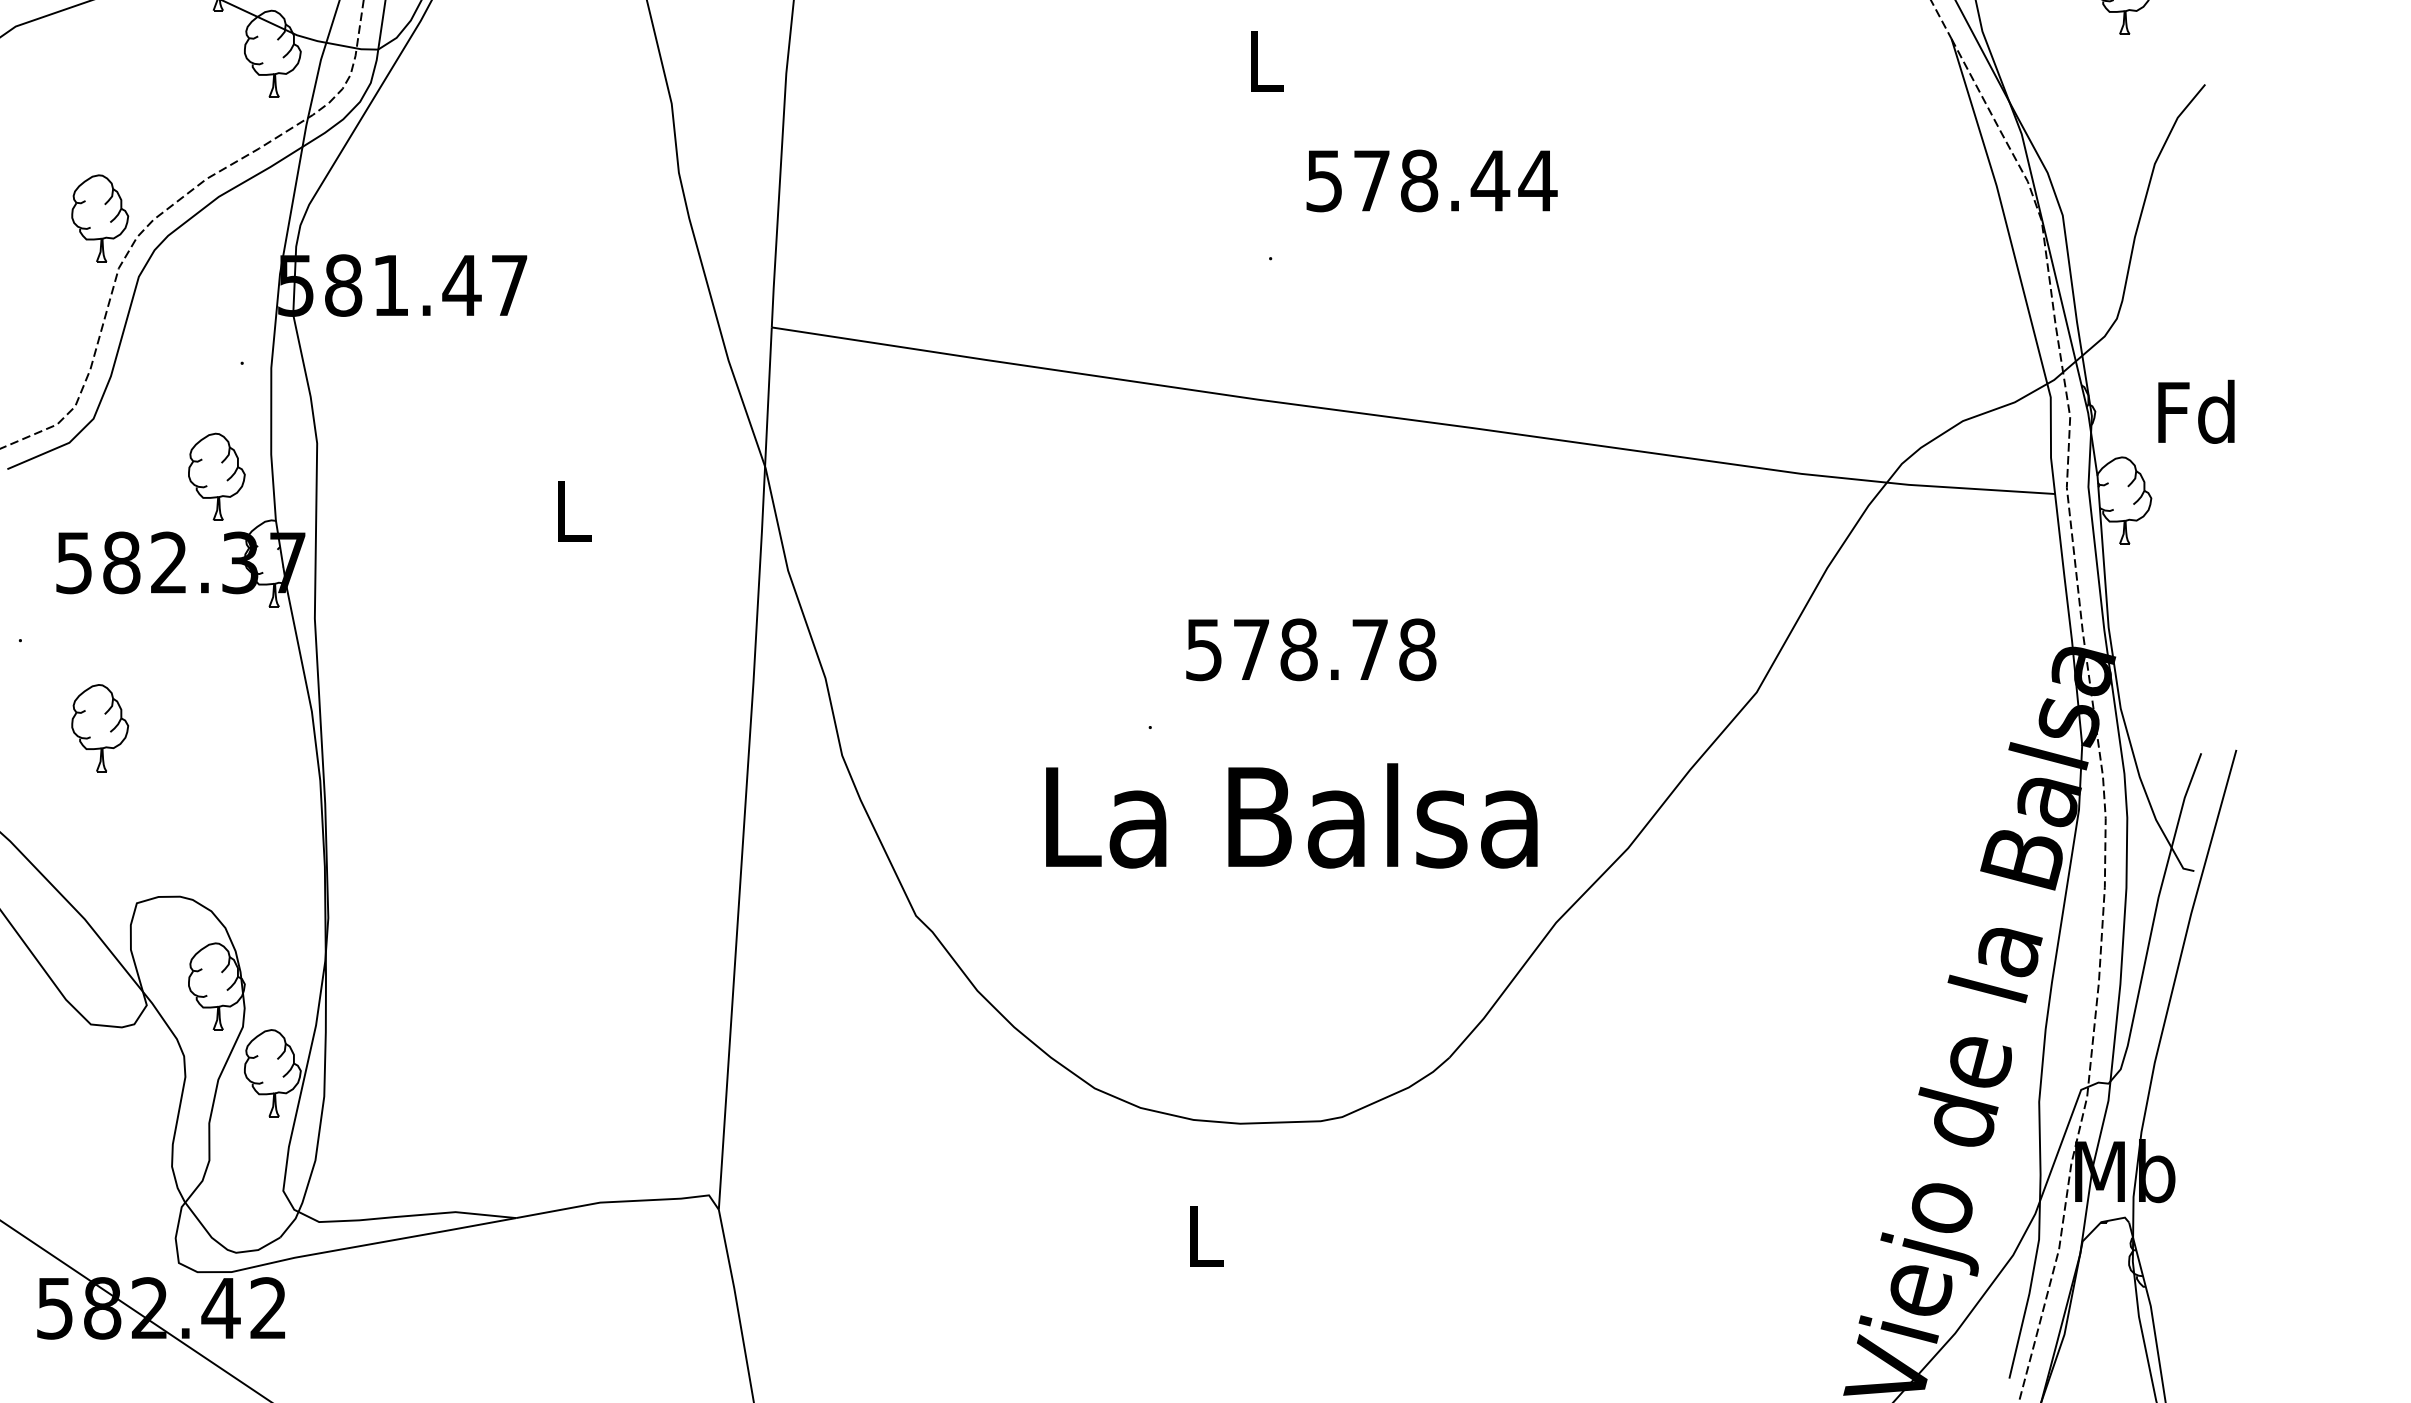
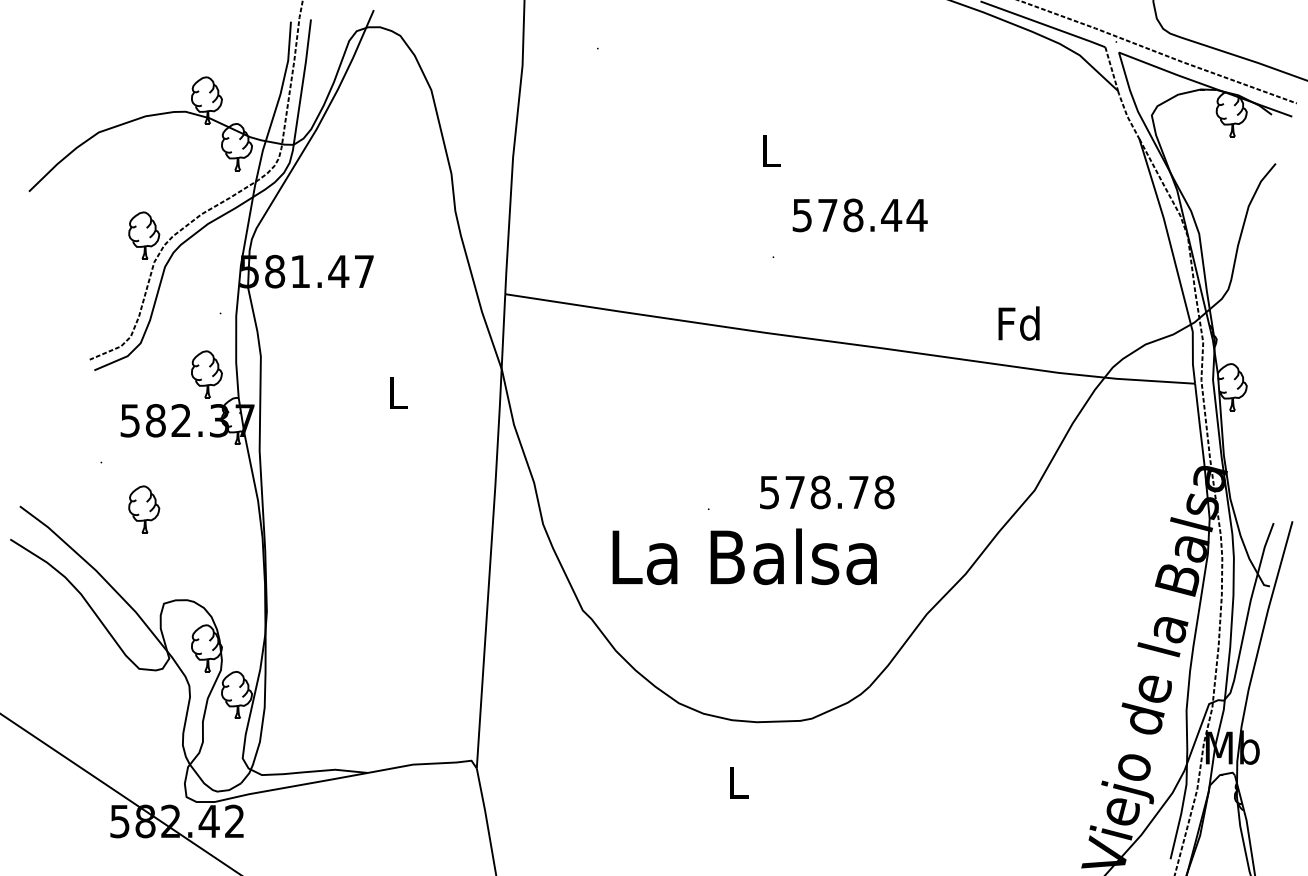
text: (2195, 411) -> (1018, 323), moved
text: (1311, 649) -> (827, 492), moved
text: (1291, 815) -> (744, 556), moved

